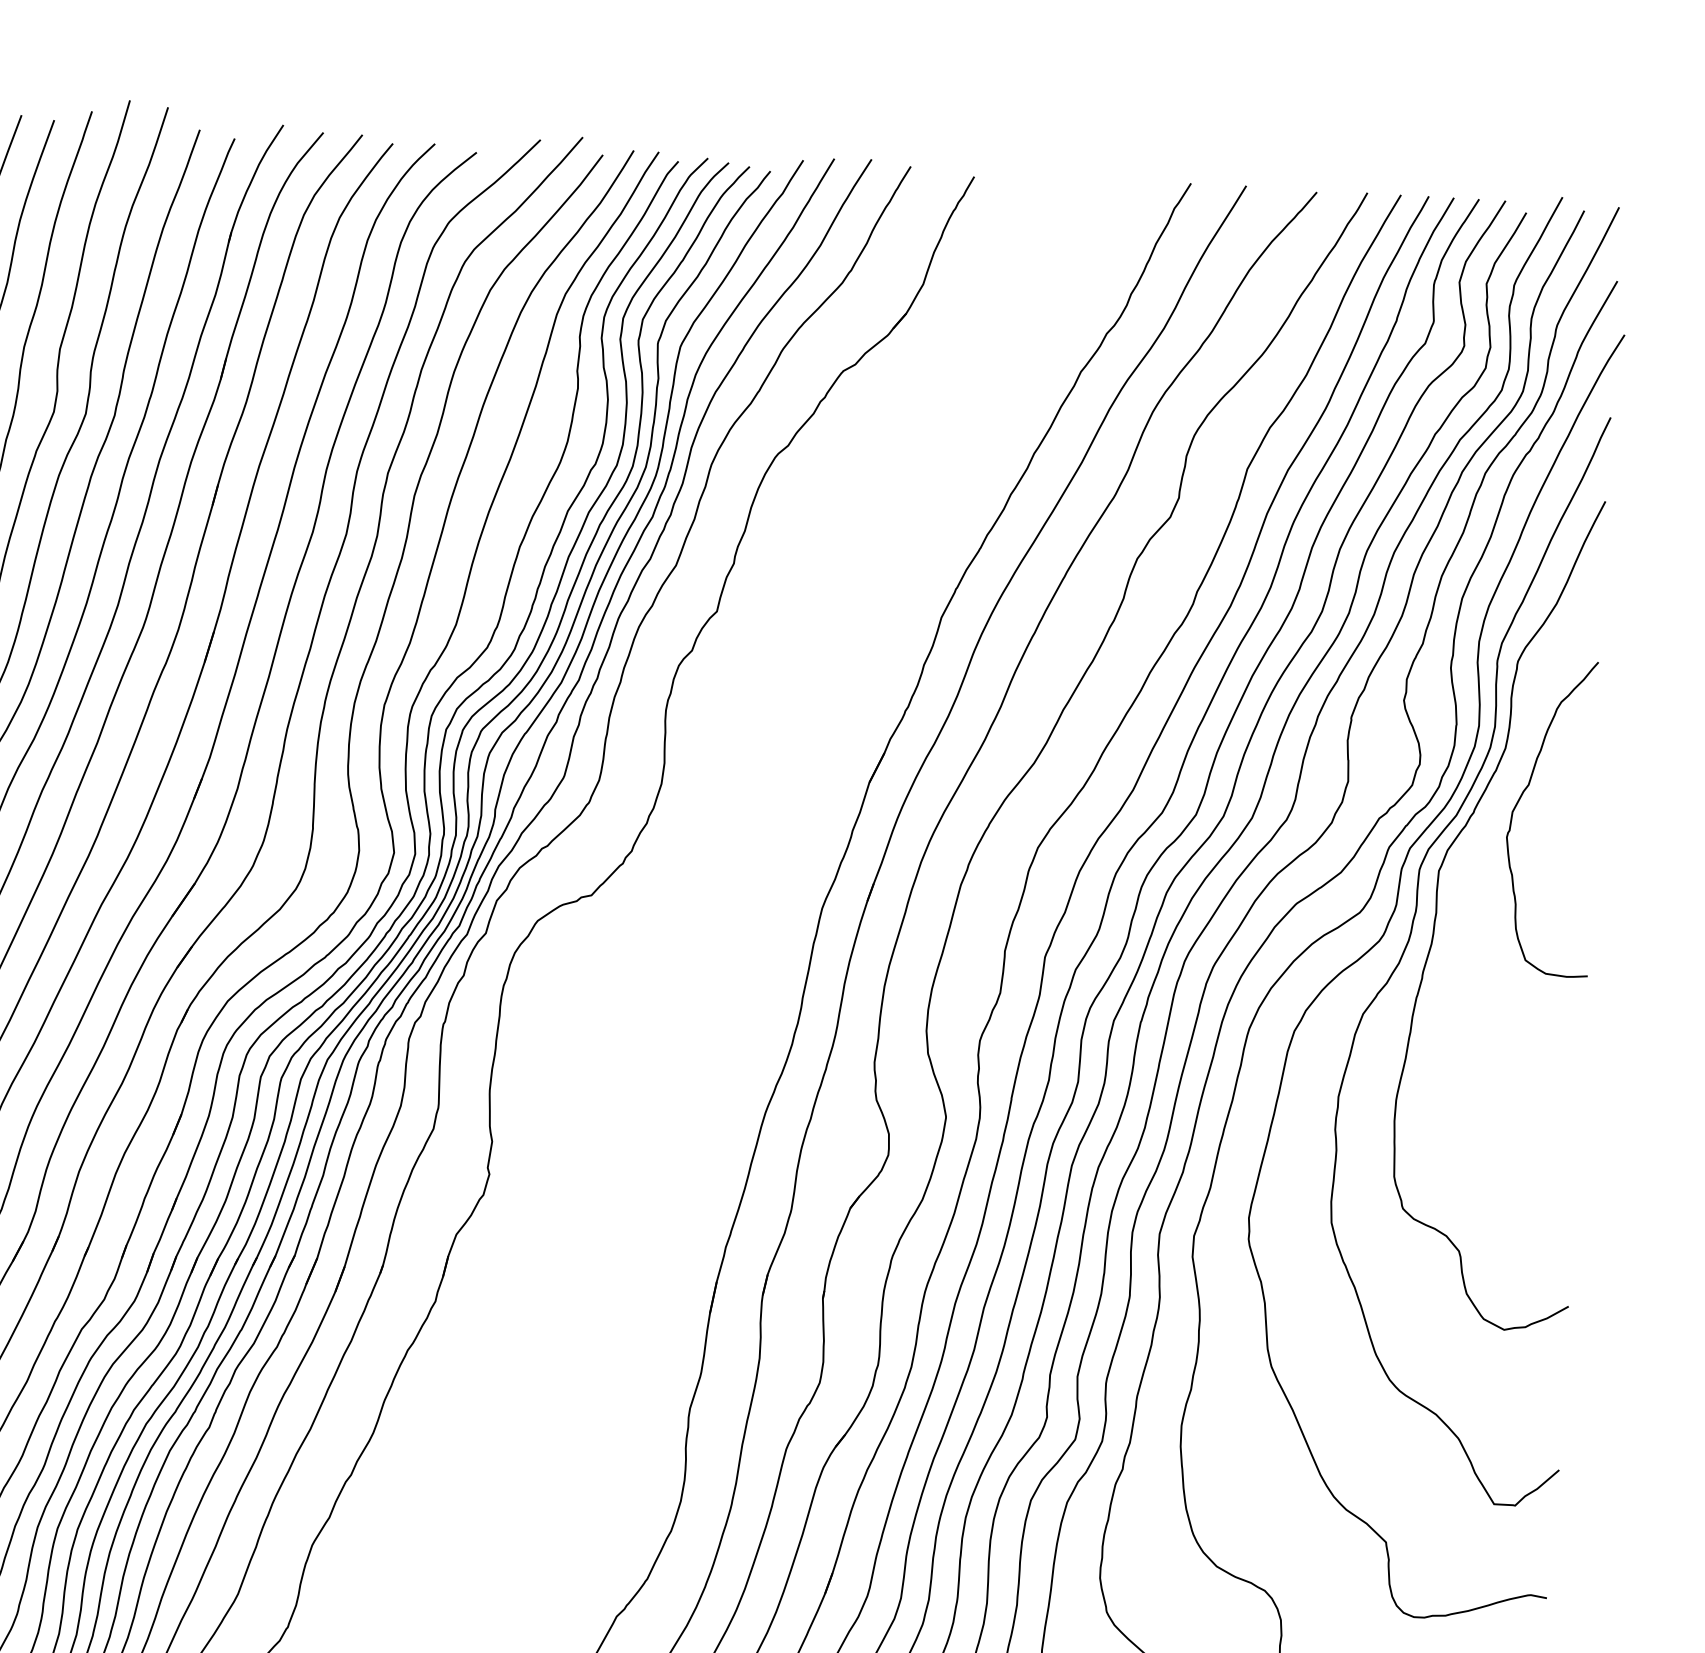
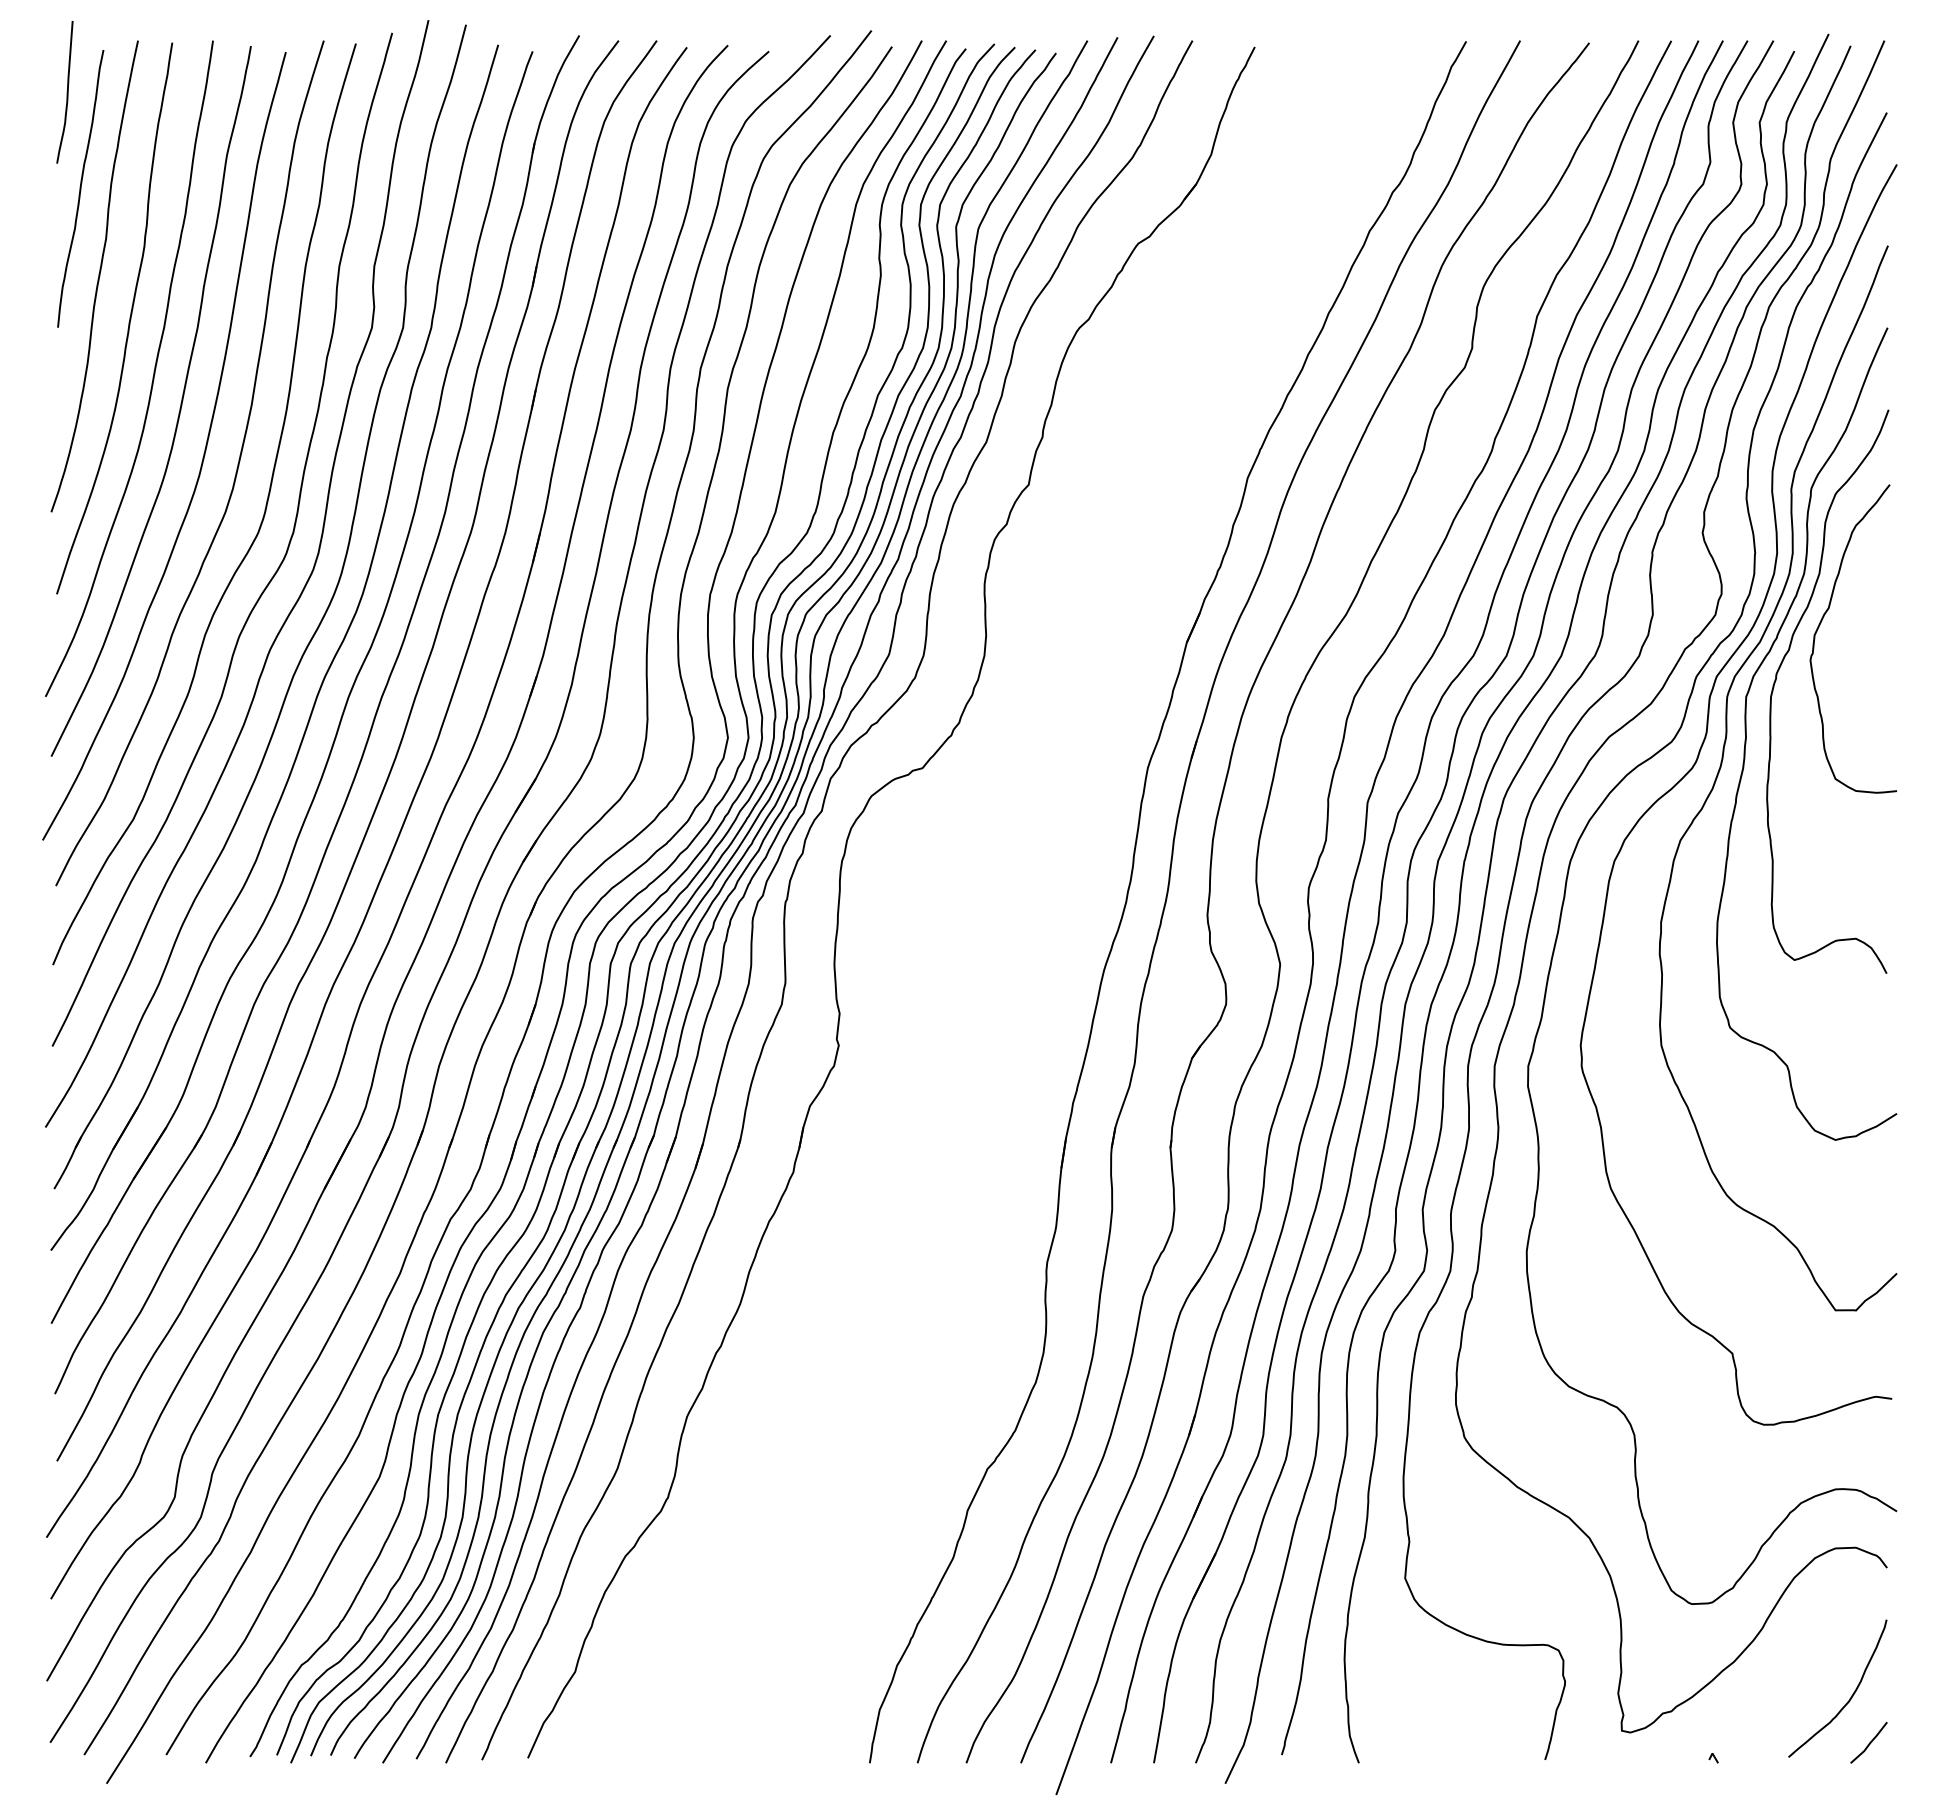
curve: (1470, 855) -> (1776, 680), added

